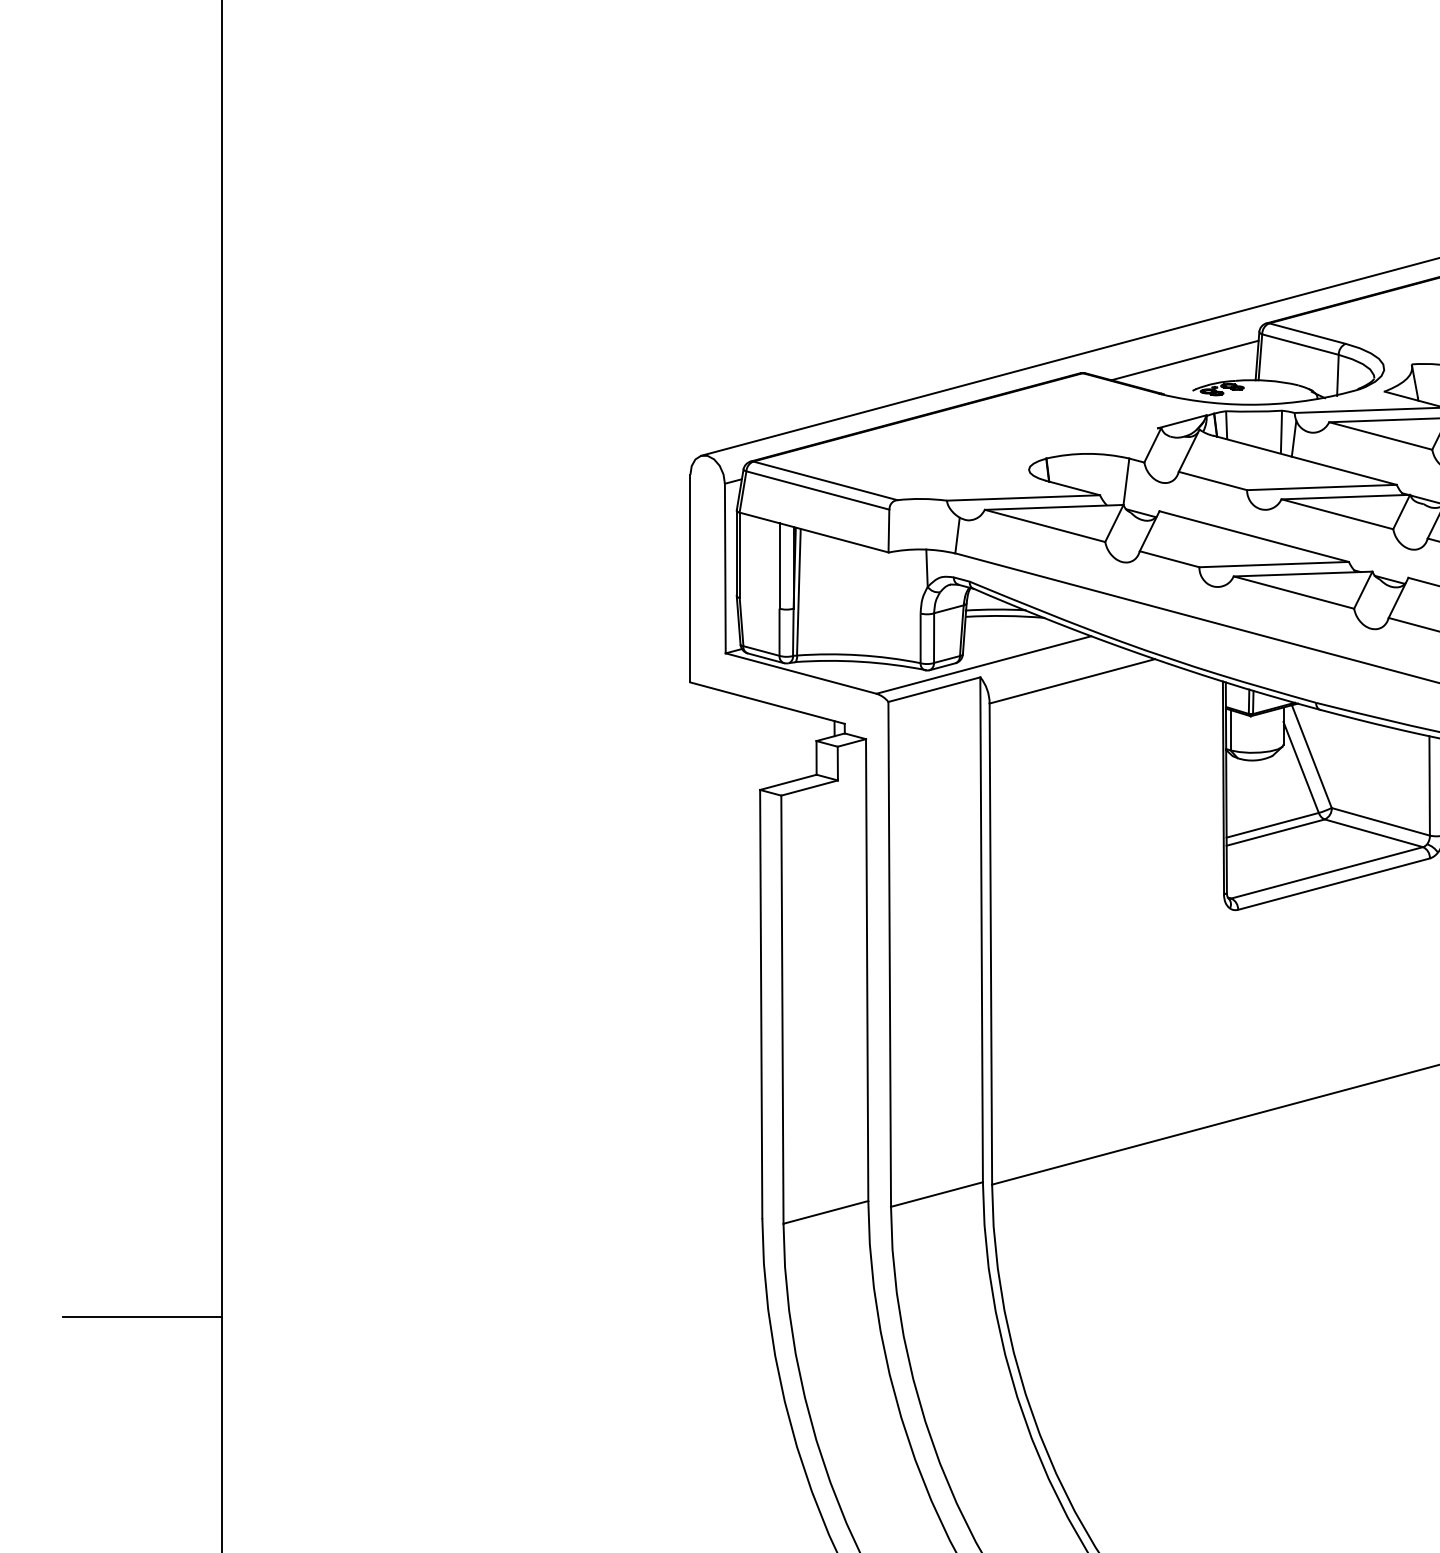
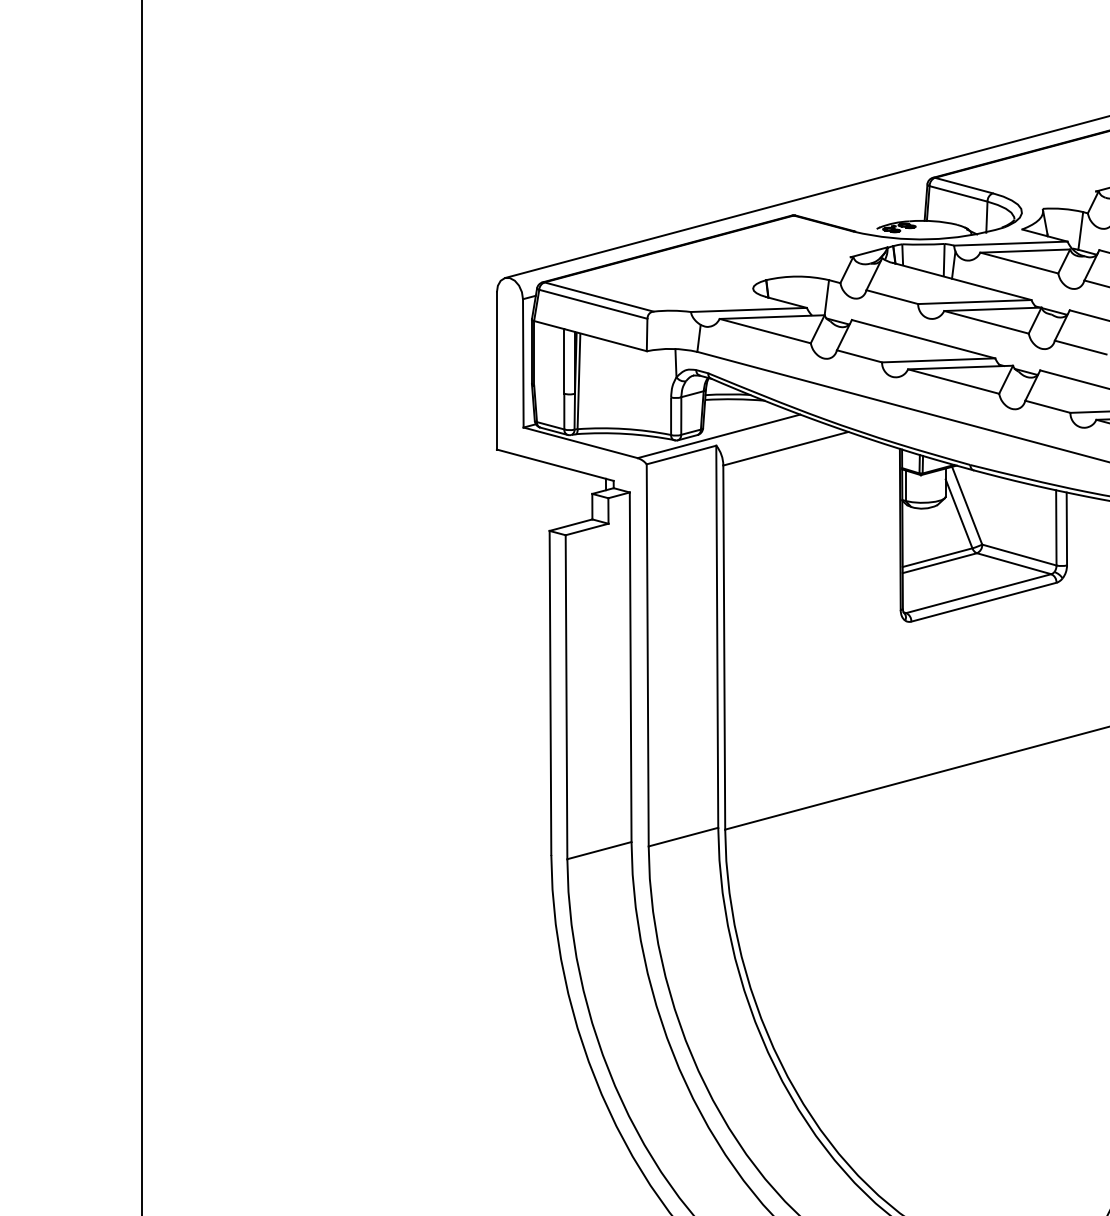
line: (1184, 359) -> (870, 205), removed
line: (141, 1316) -> (81, 929), removed

